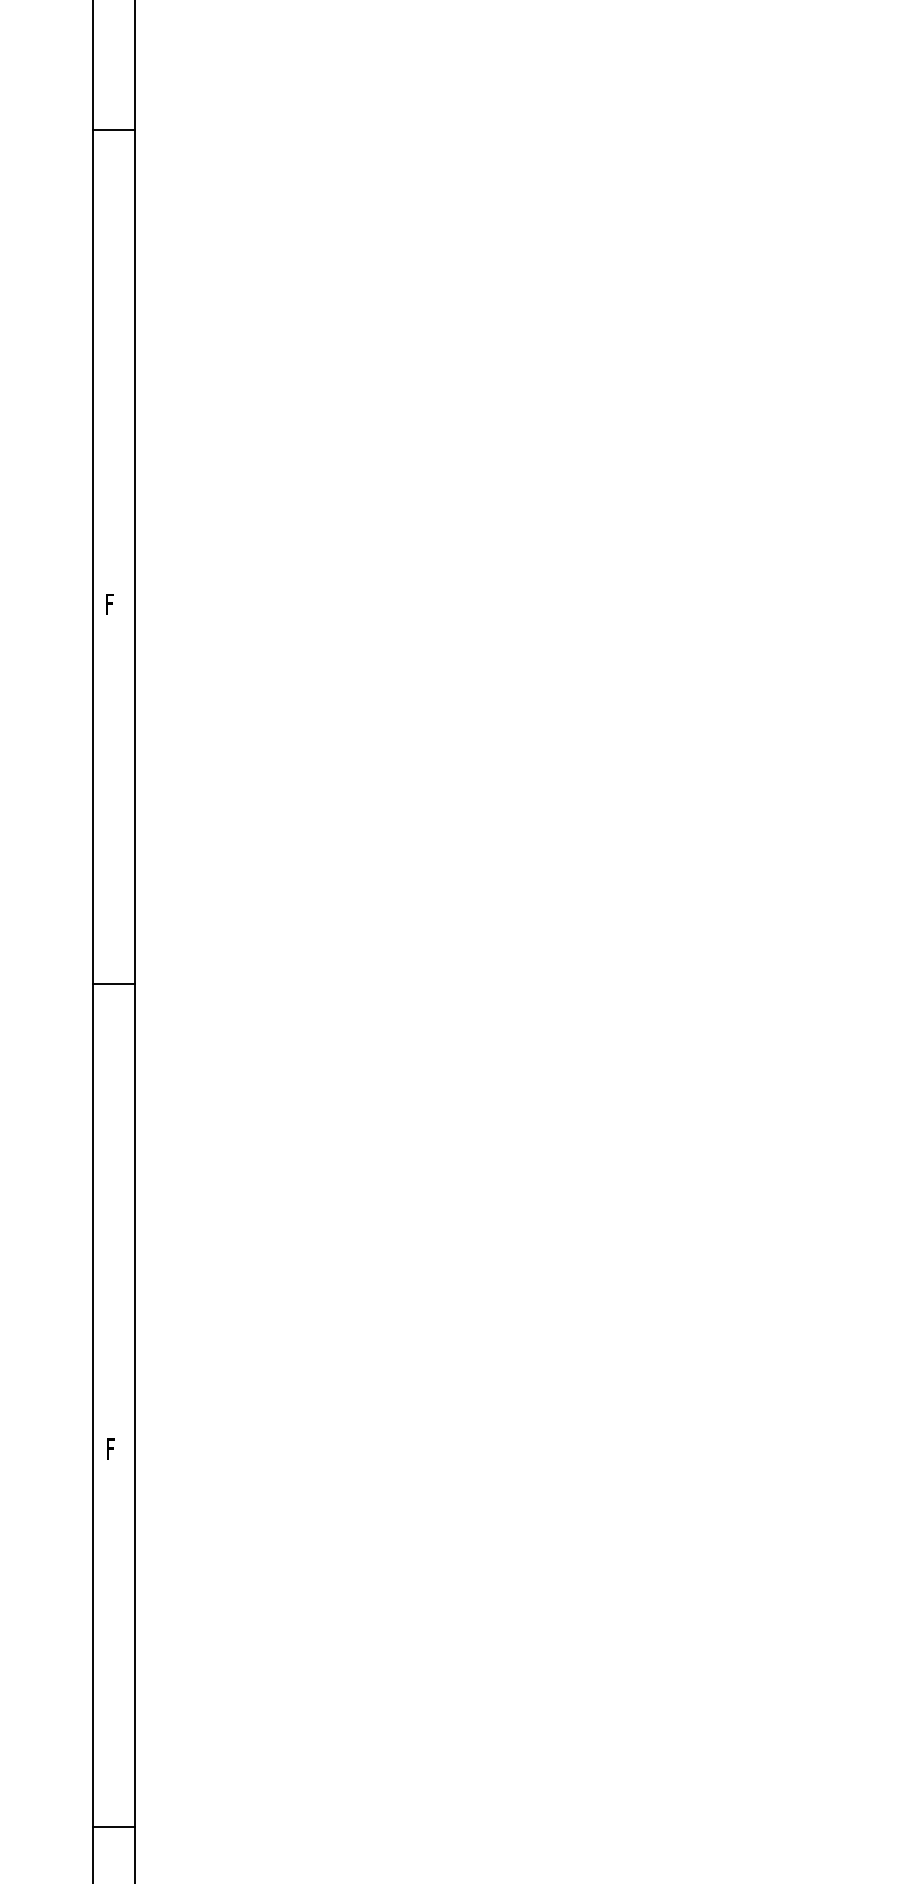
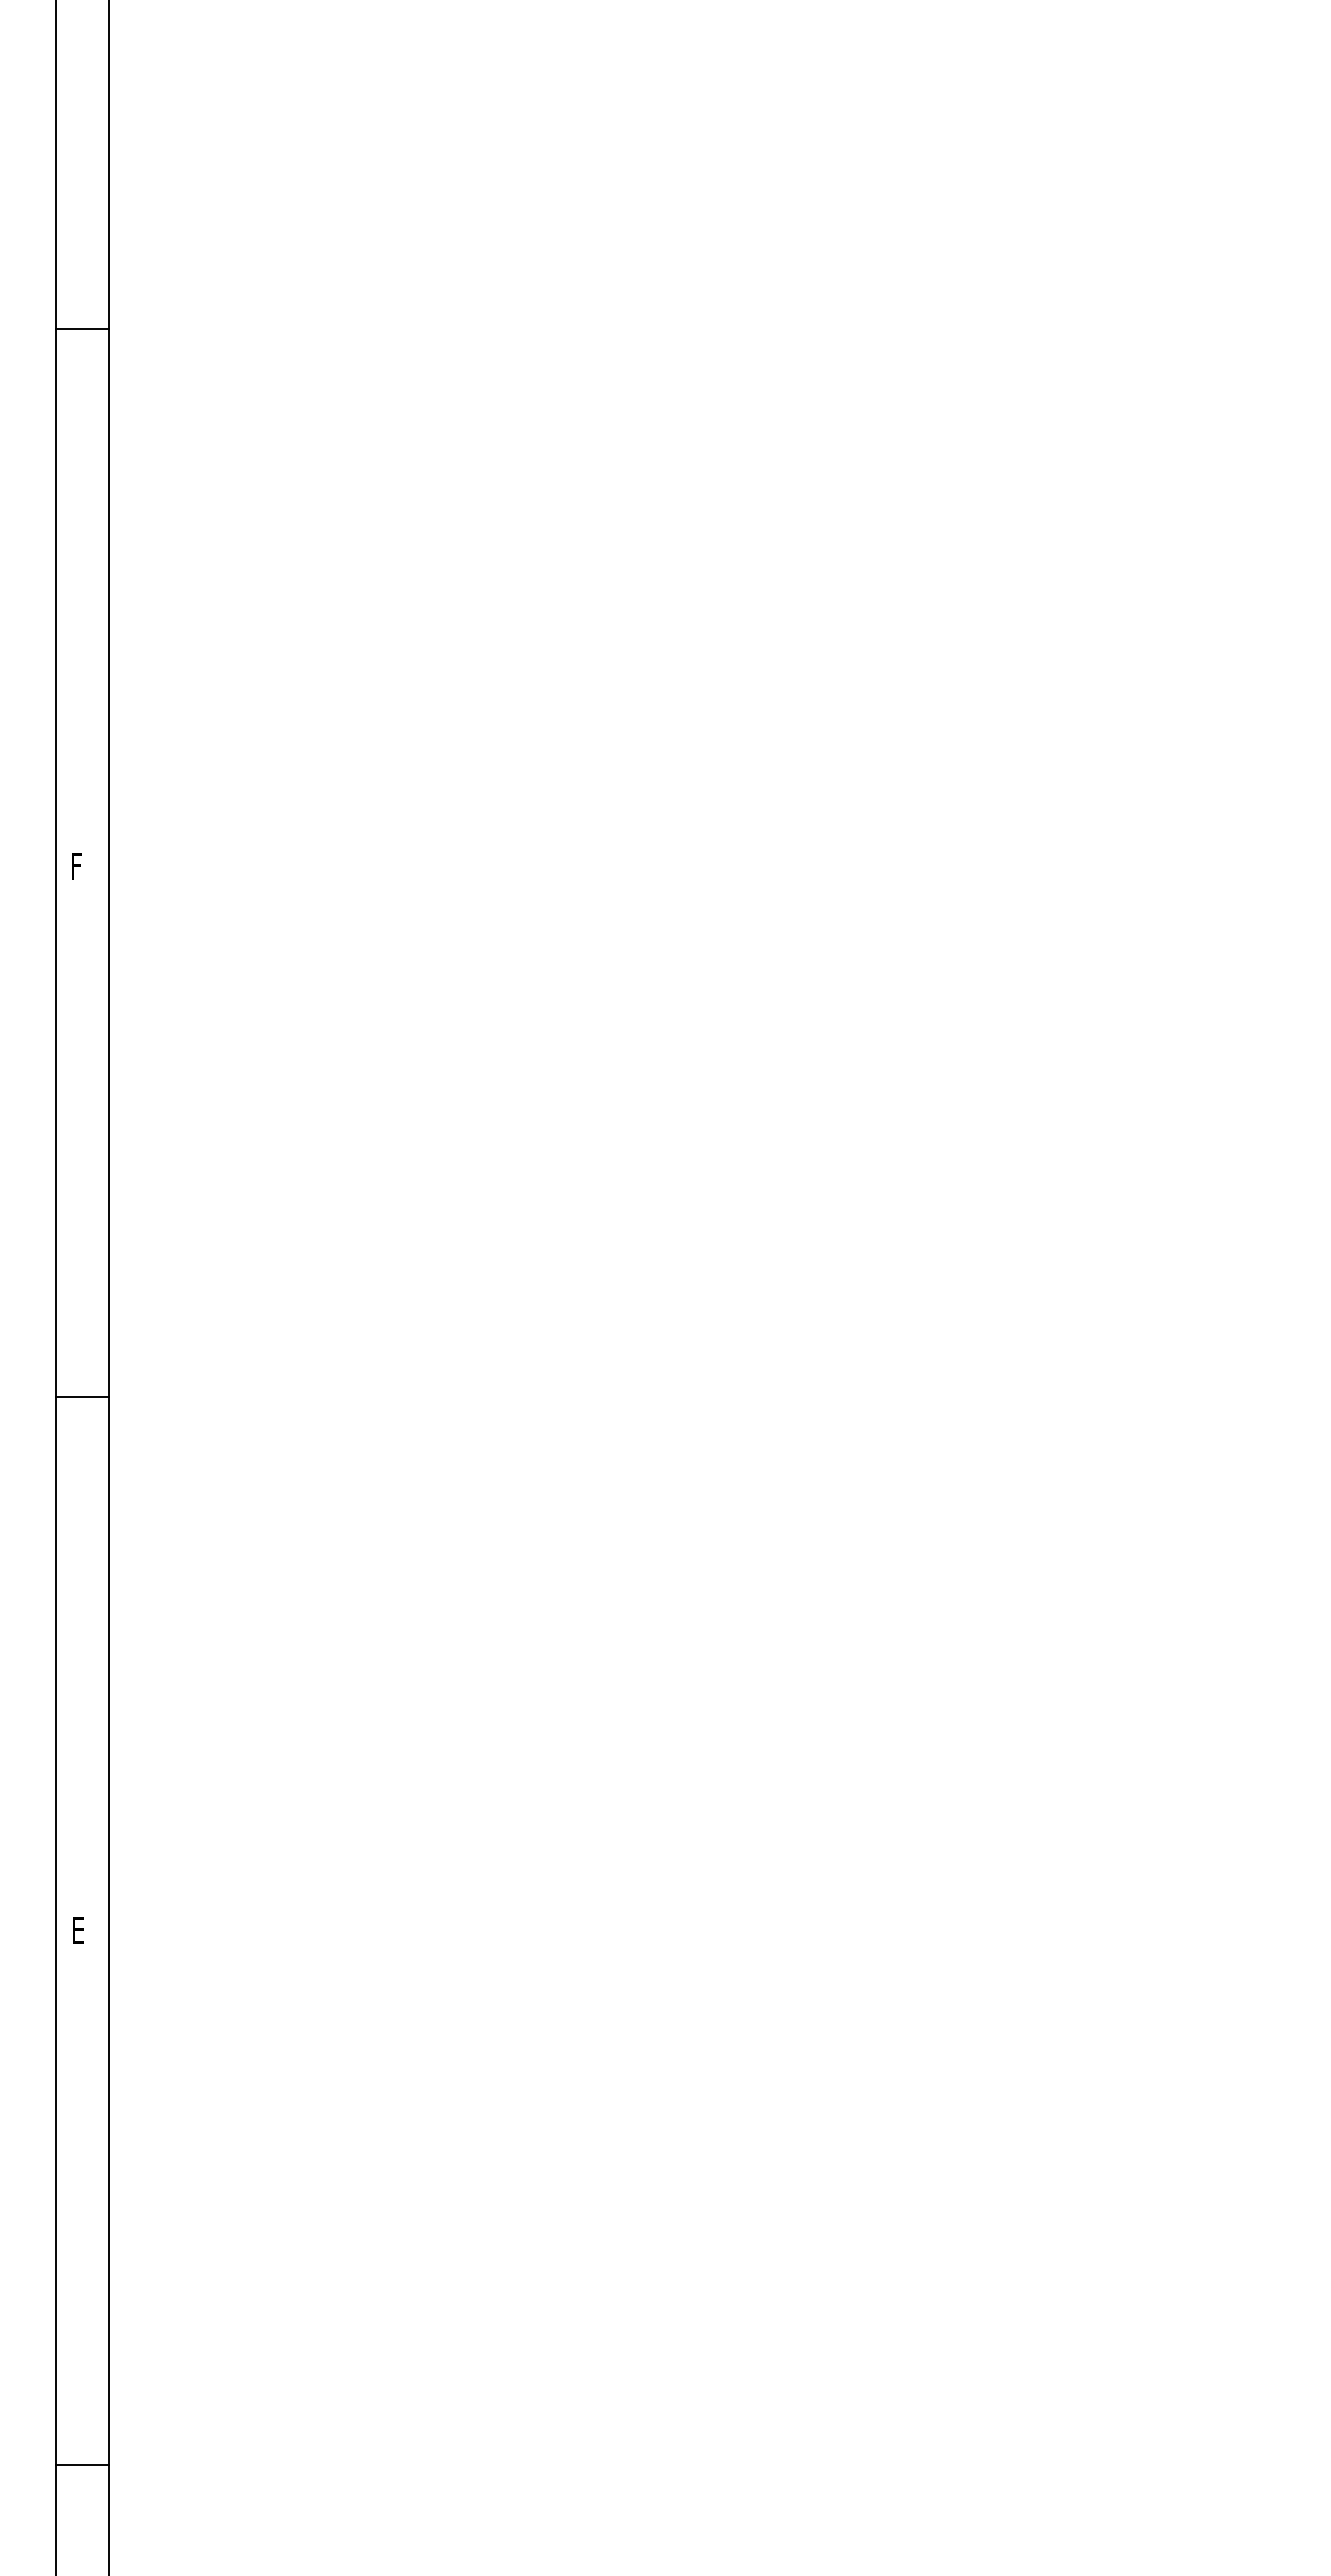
line: (114, 129) -> (82, 328), moved
line: (114, 984) -> (82, 1397), moved
text: (111, 1448) -> (79, 1930), F -> E
line: (114, 1827) -> (82, 2465), moved

